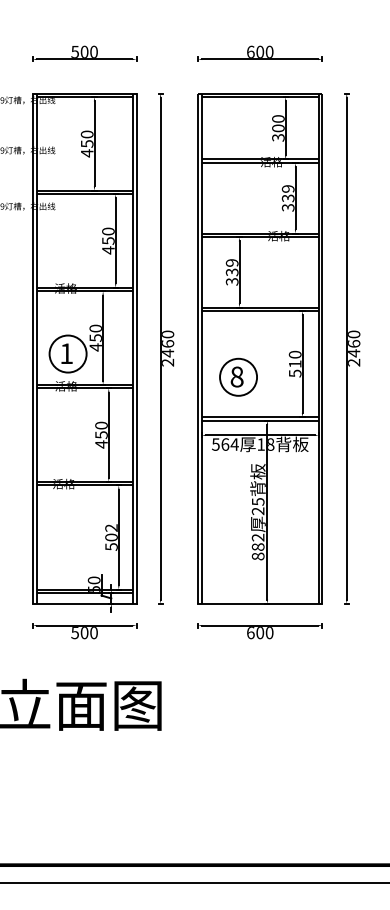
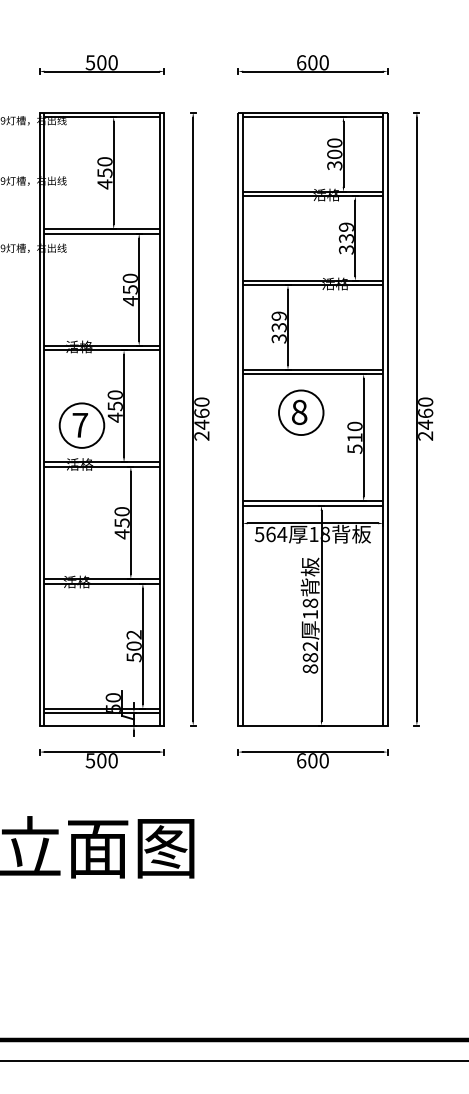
text: (66, 353) -> (80, 425), 1 -> 7
part: (238, 376) -> (301, 411), moved
text: (257, 506) -> (309, 608), 25 -> 18

